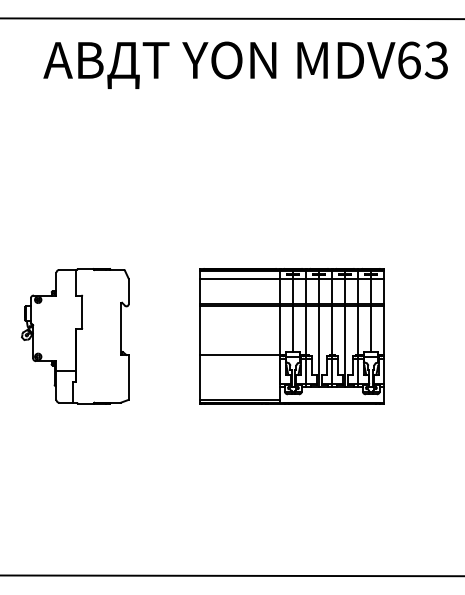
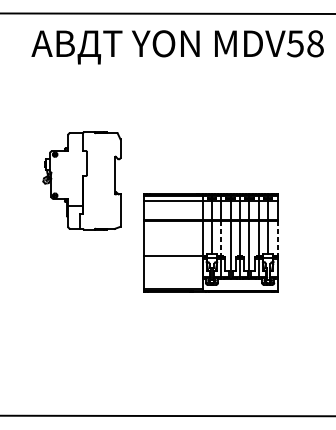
text: (422, 60) -> (305, 43), MDV63 -> MDV58
line: (306, 331) -> (221, 239), solid -> dashed
line: (384, 331) -> (277, 239), solid -> dashed
part: (75, 336) -> (82, 181), moved

